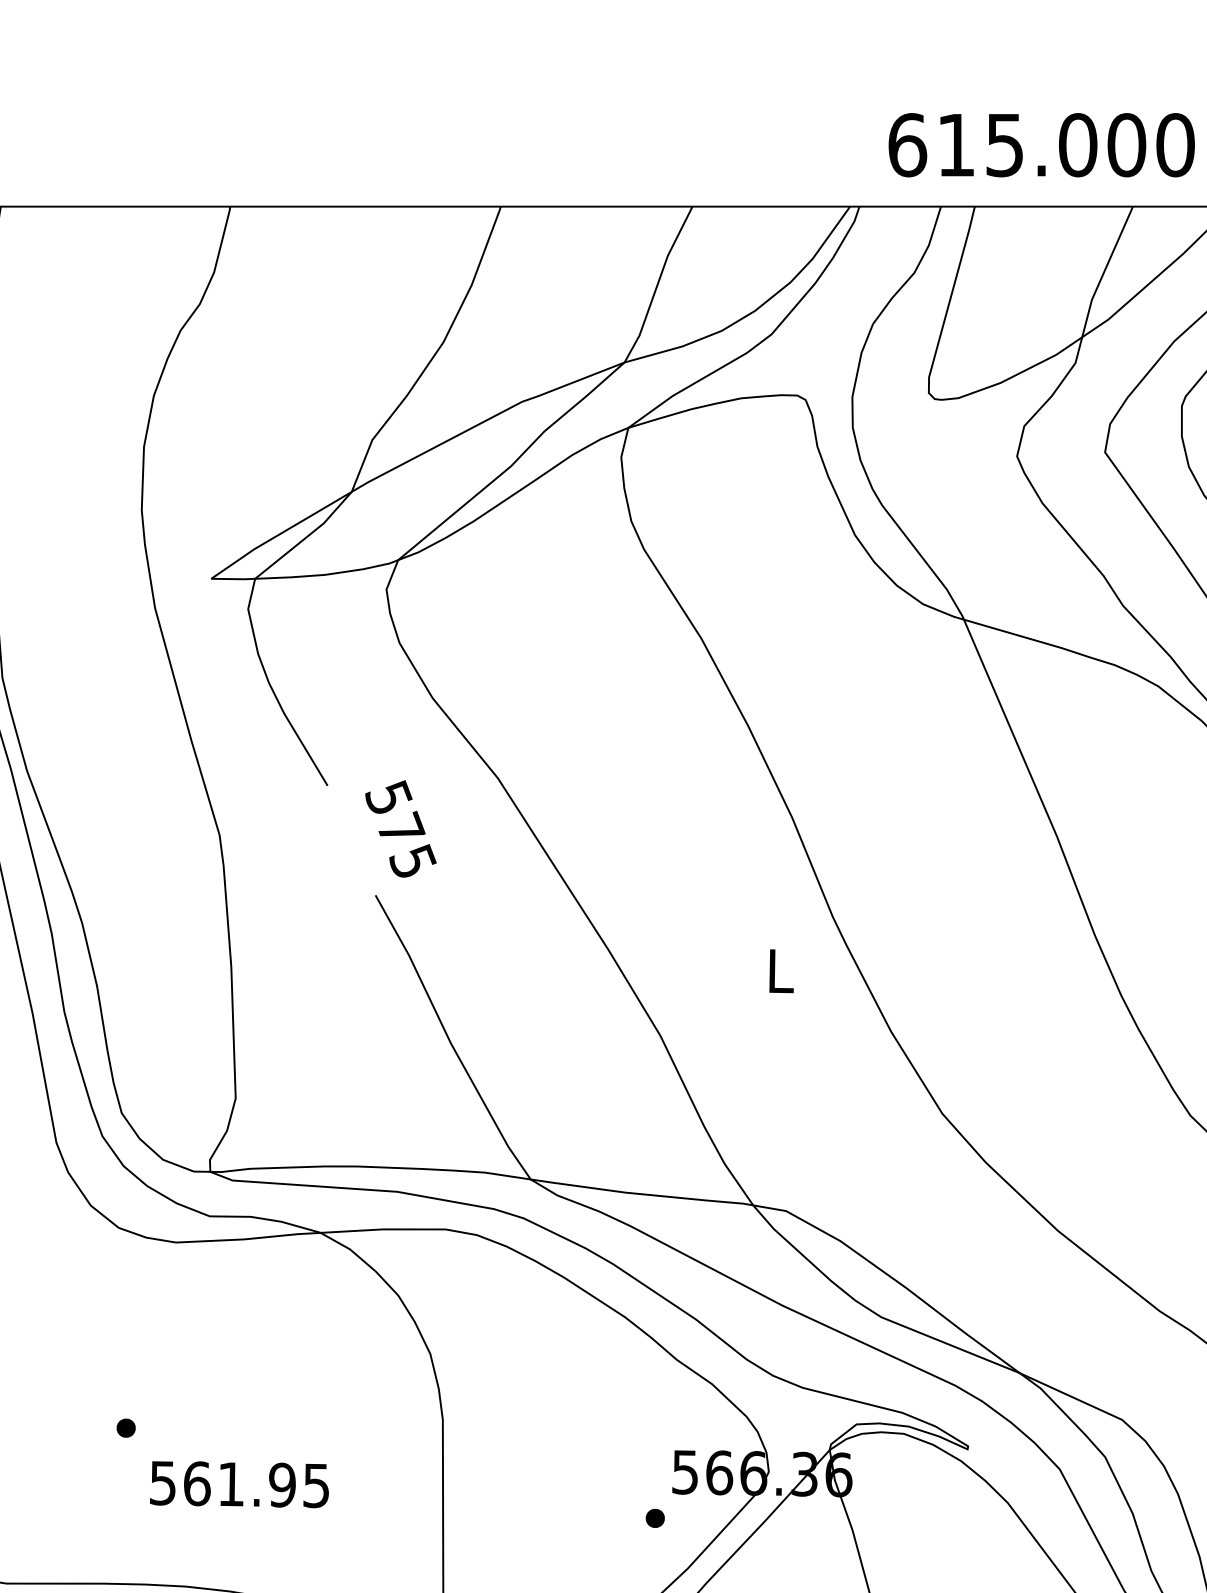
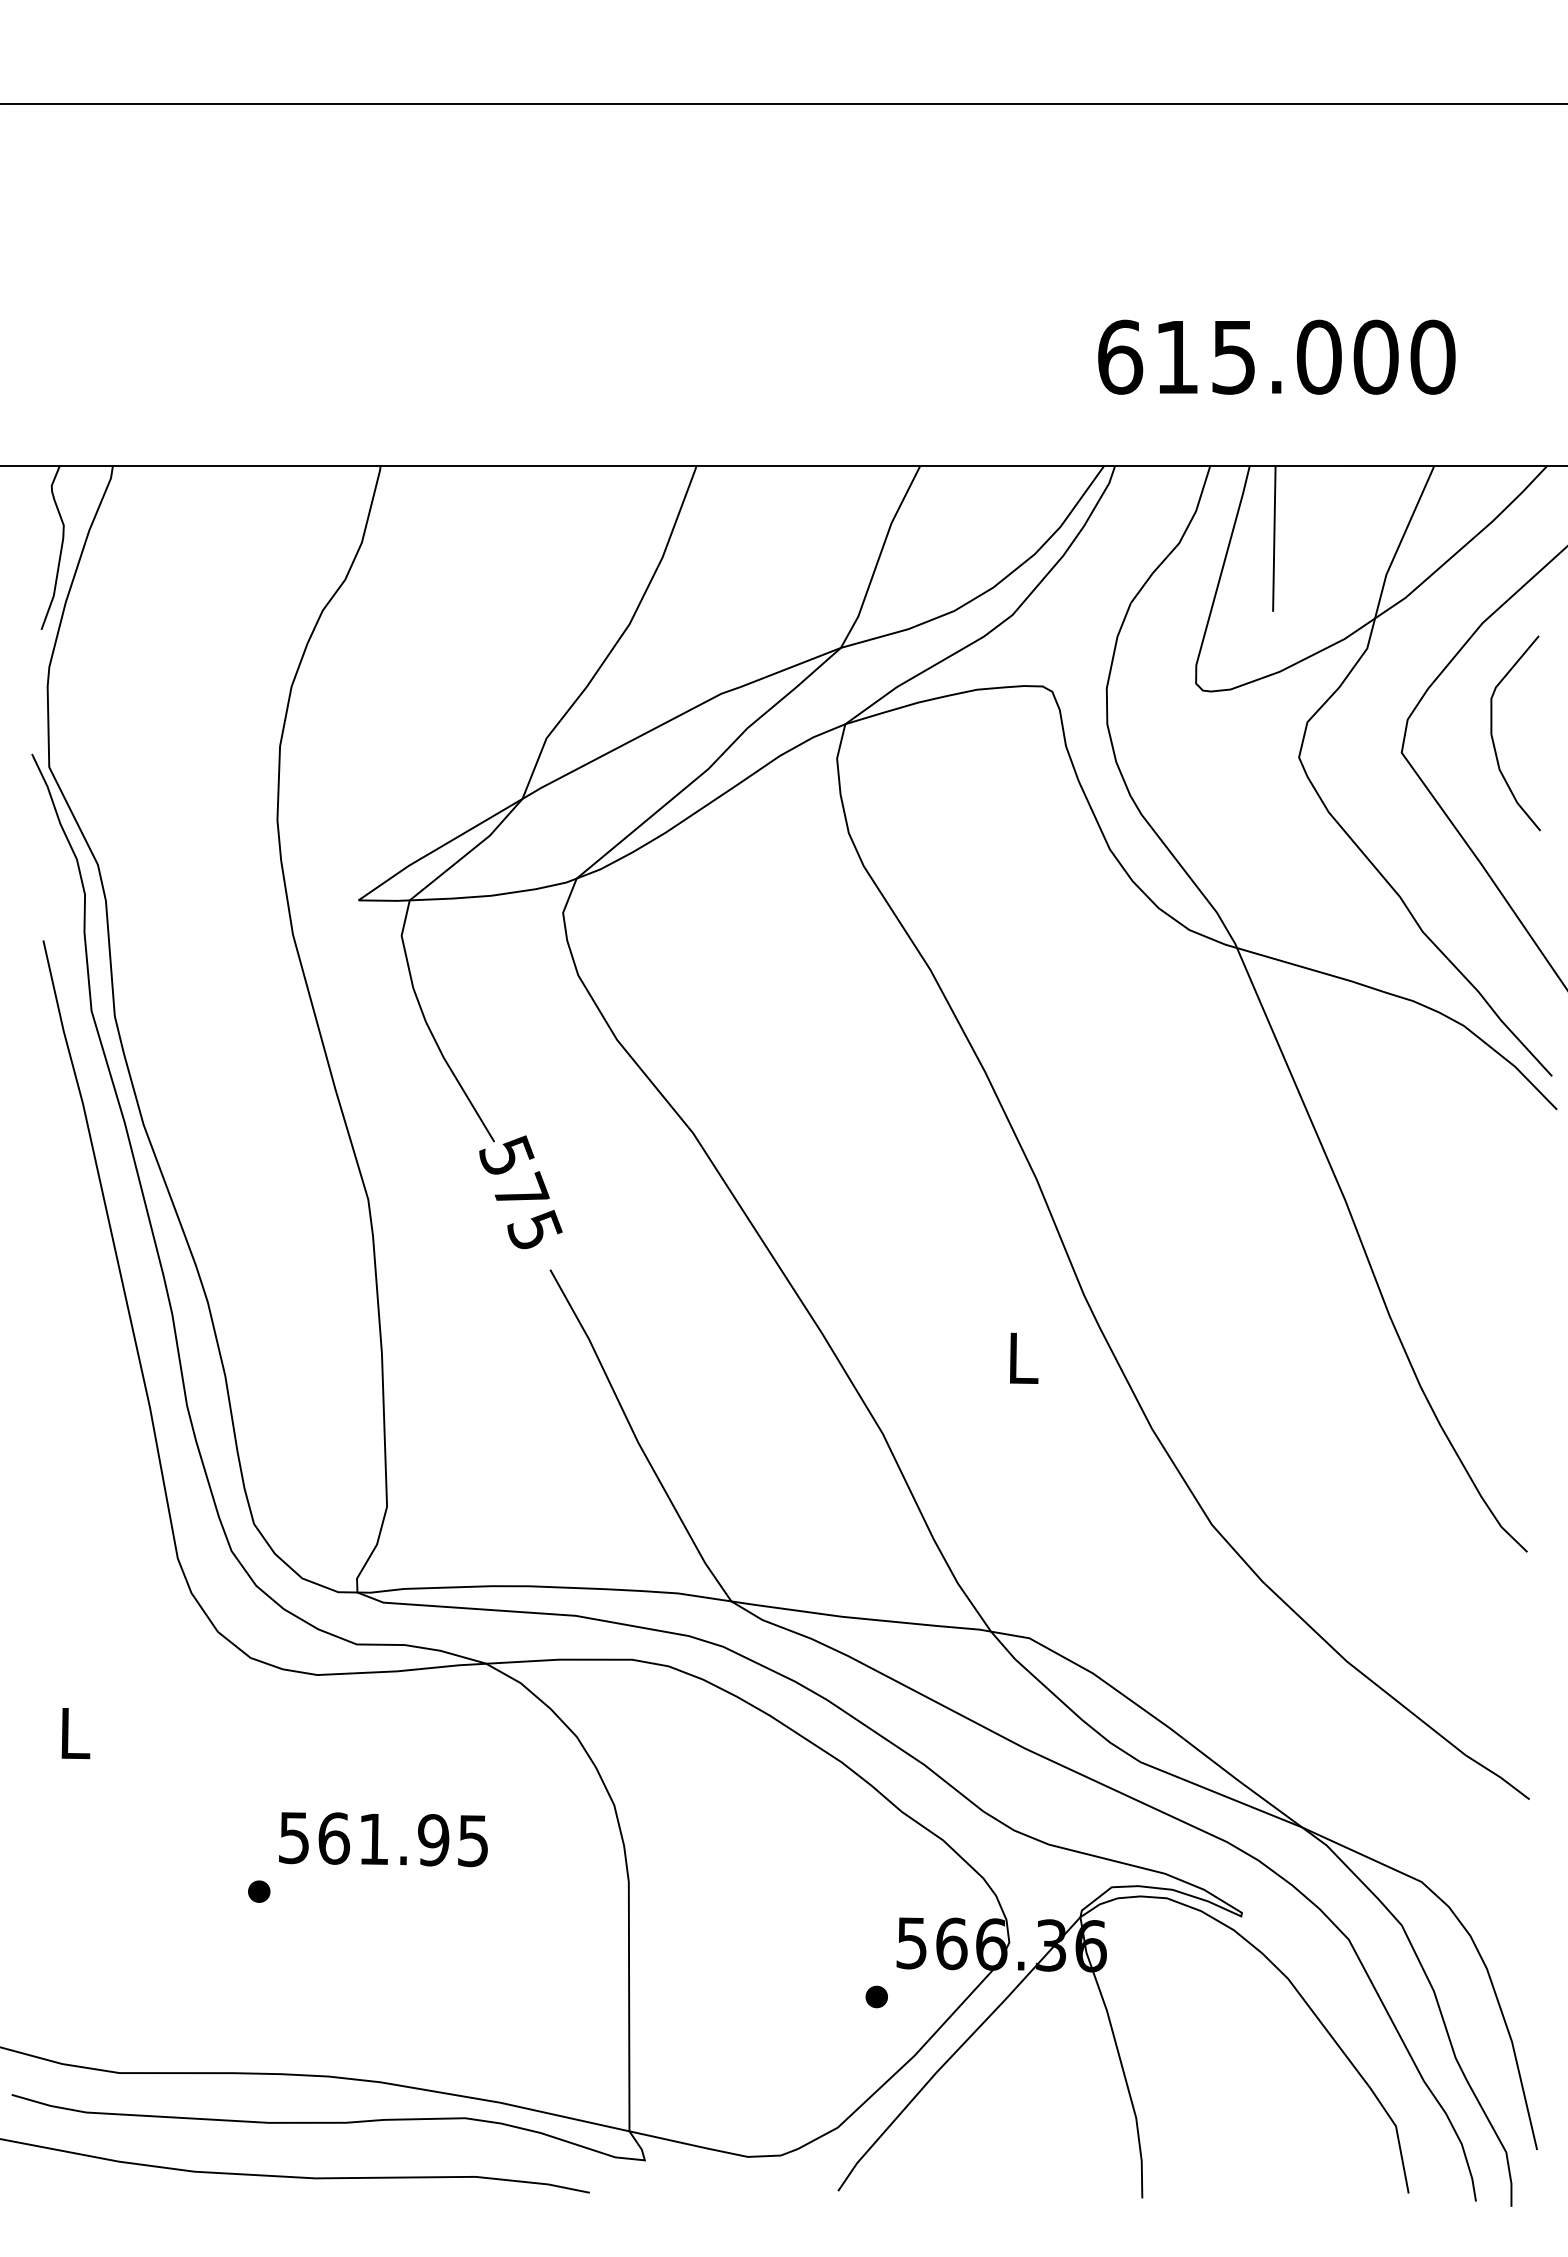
text: (1041, 144) -> (1276, 356), moved
line: (996, 267) -> (1274, 537), added
text: (400, 829) -> (520, 1192), moved
text: (239, 1484) -> (383, 1839), moved

